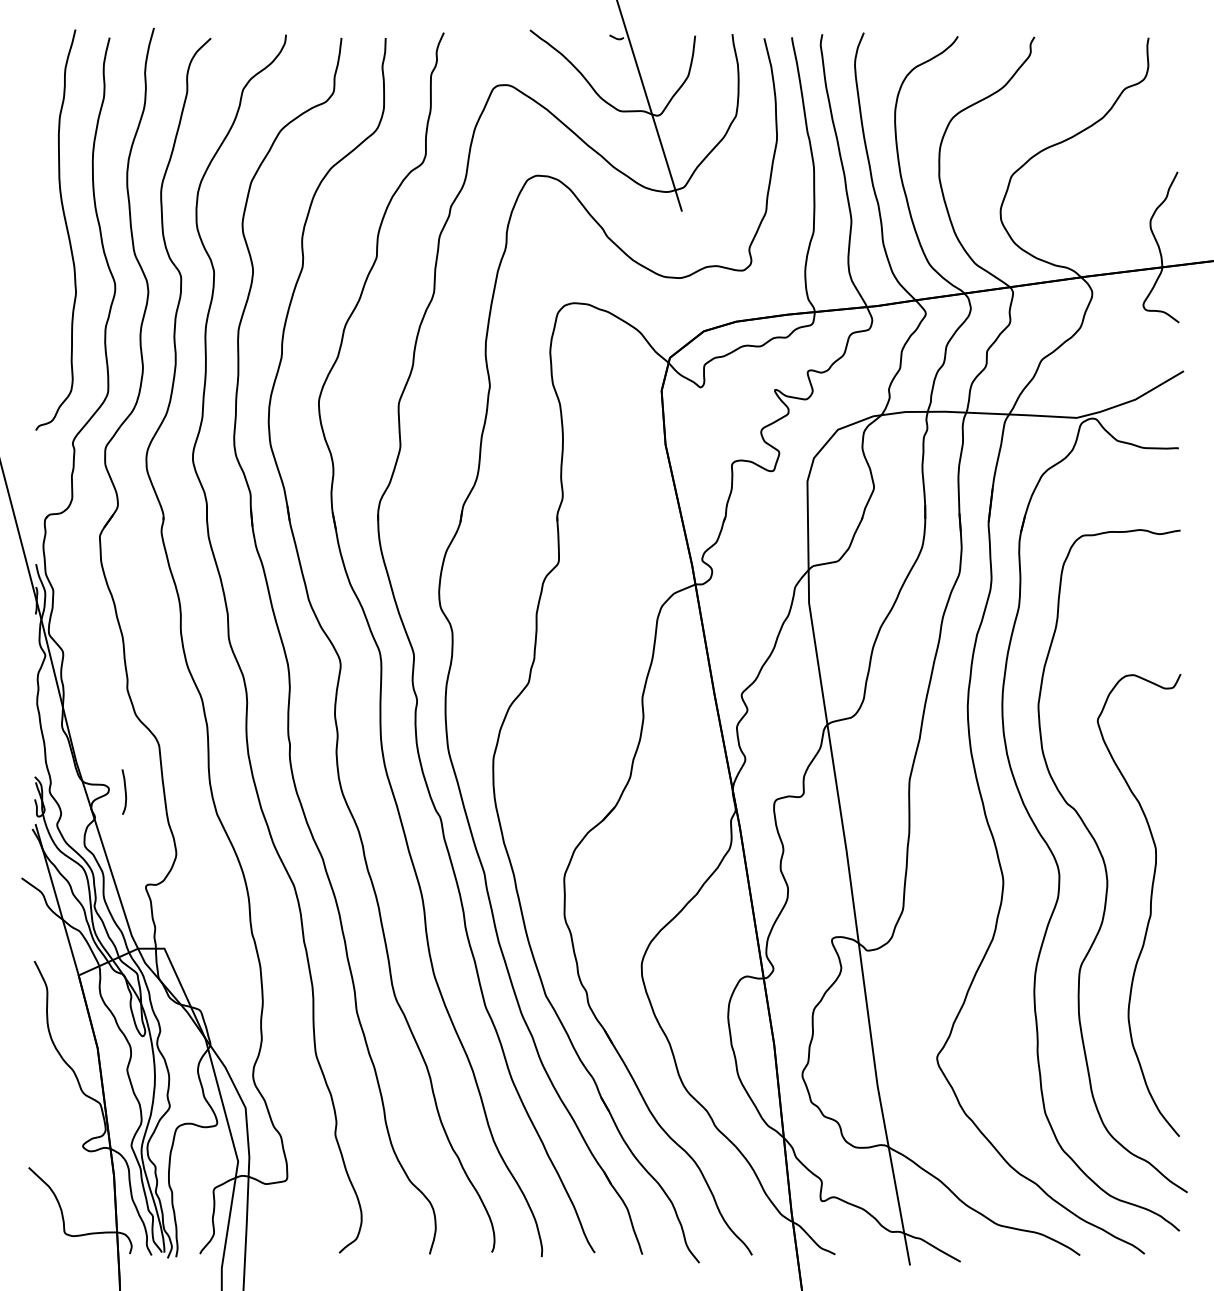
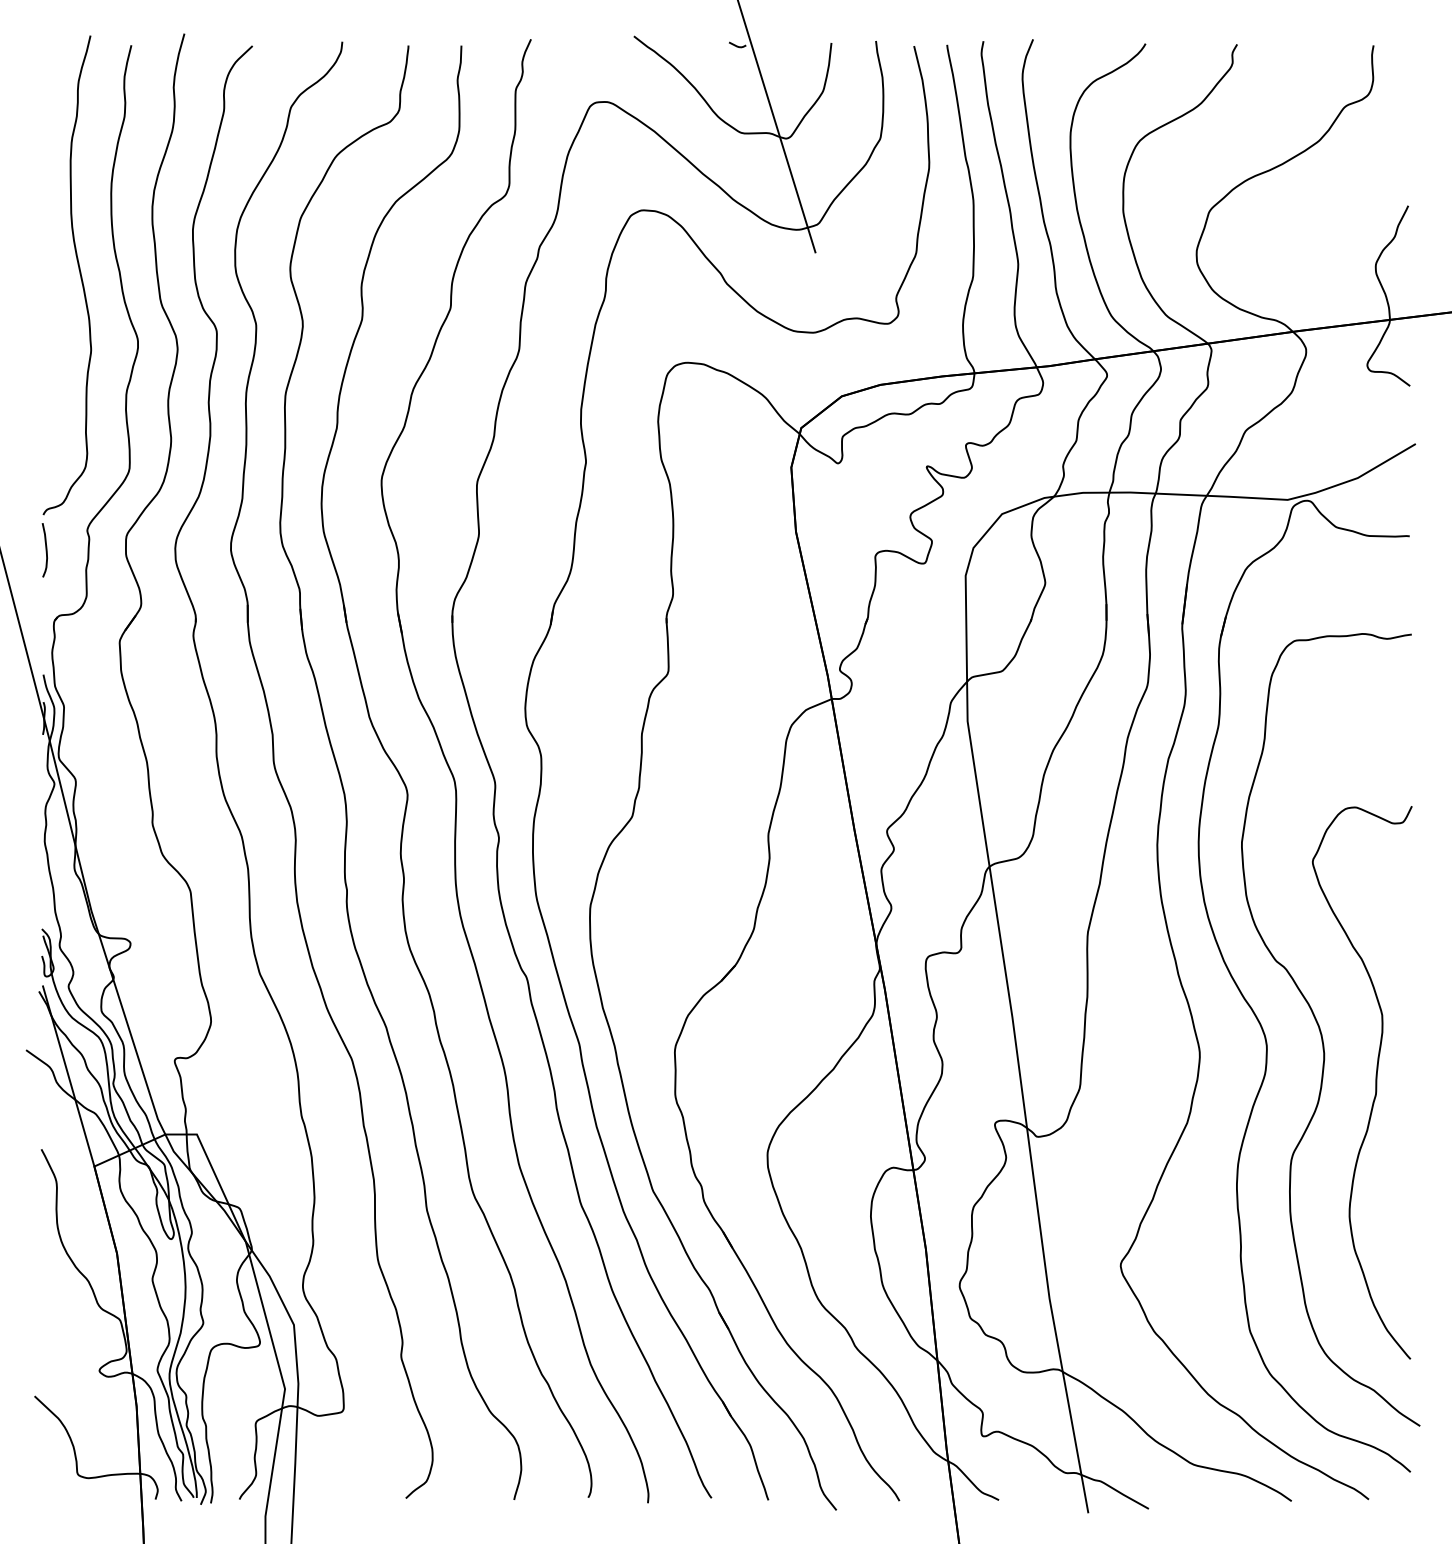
curve: (124, 792) -> (45, 550), moved

